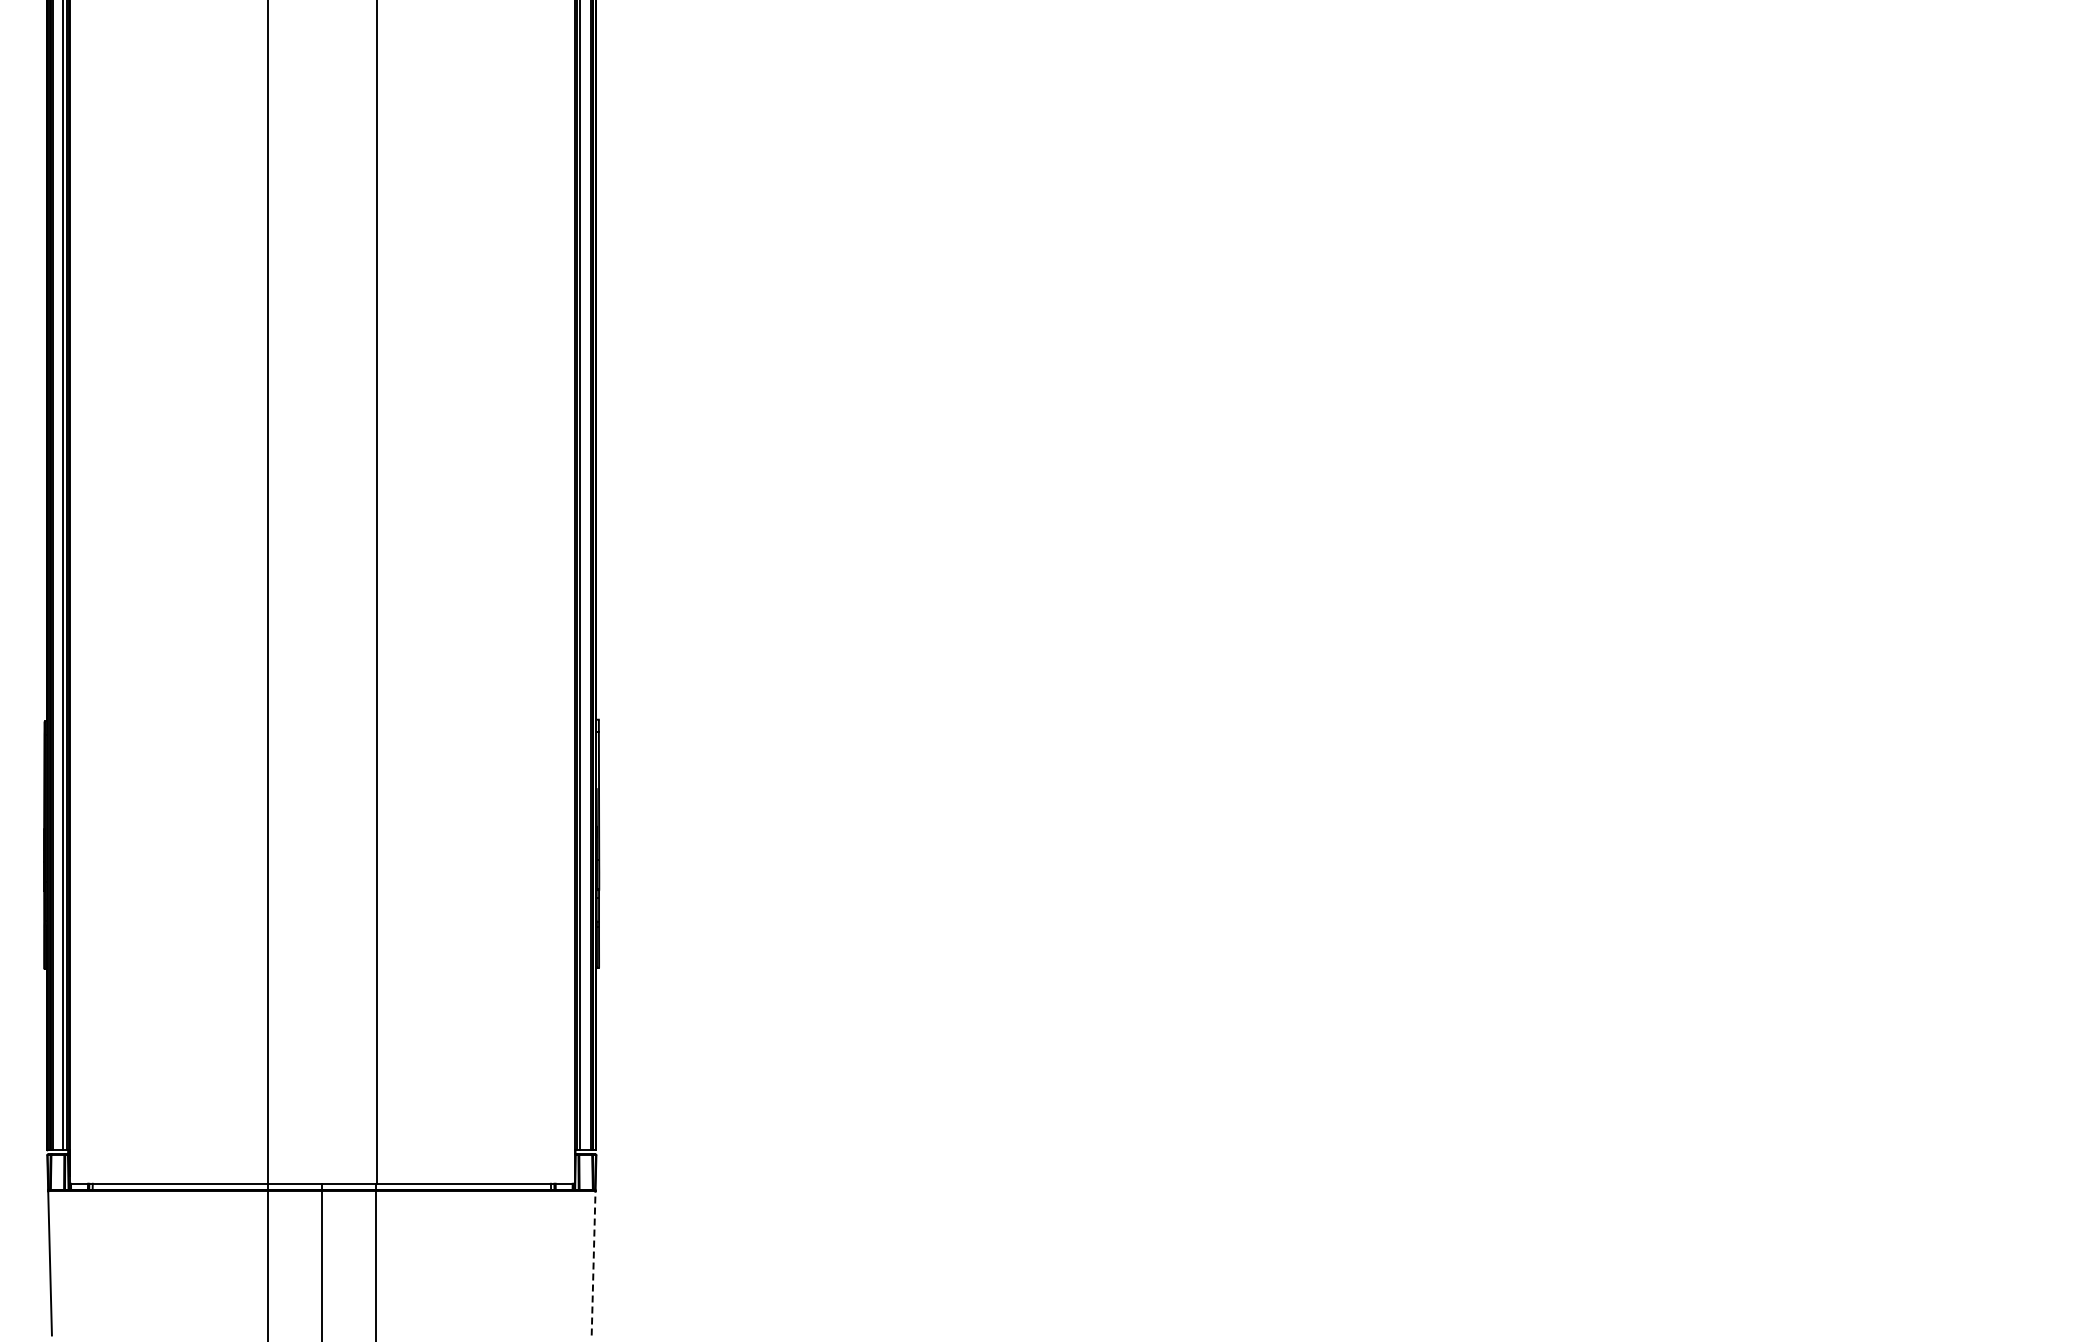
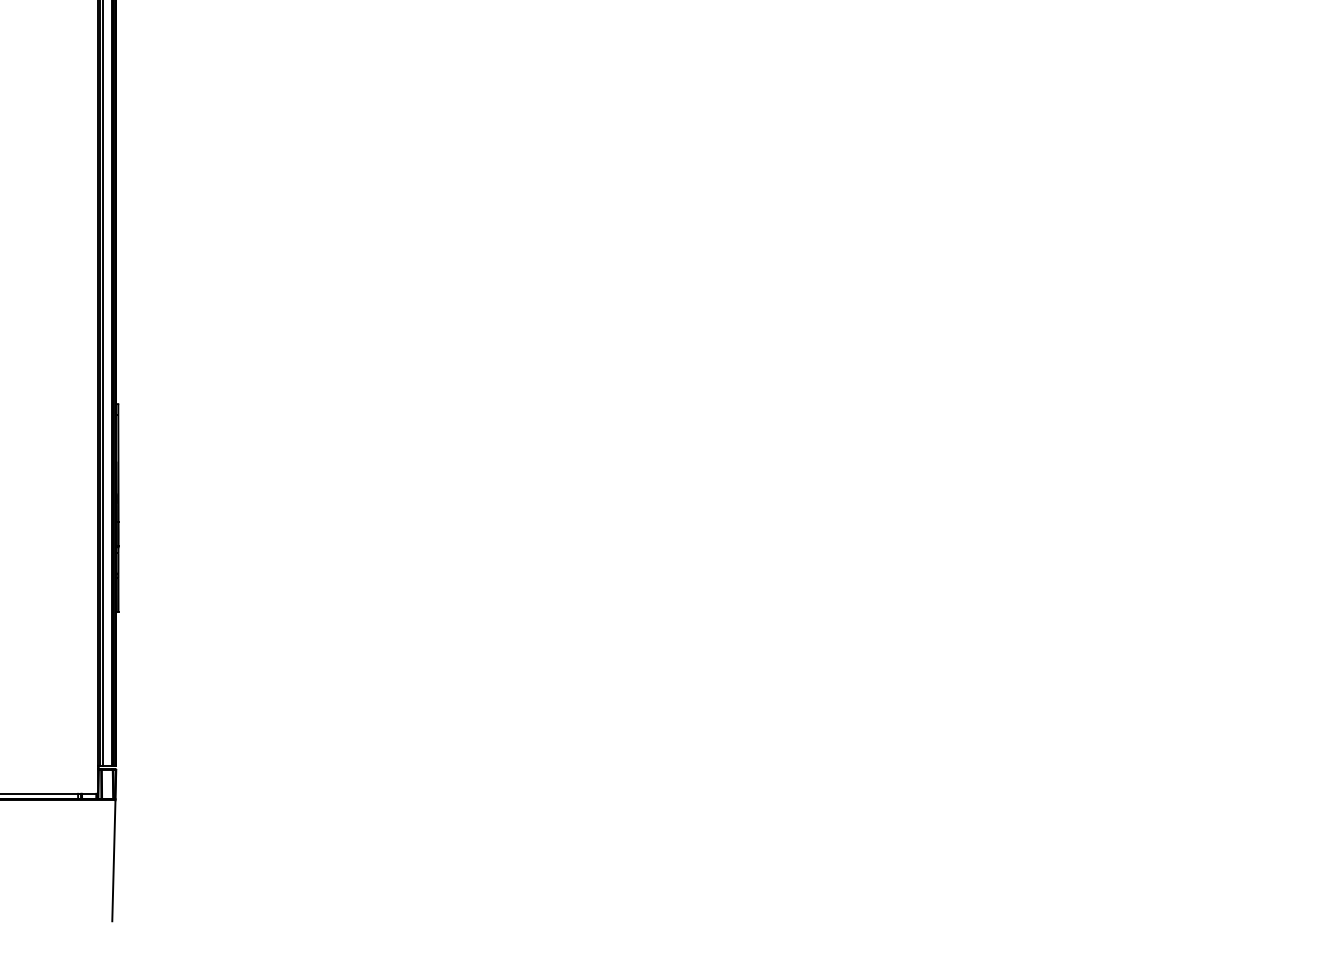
line: (593, 1262) -> (113, 859), dashed -> solid

